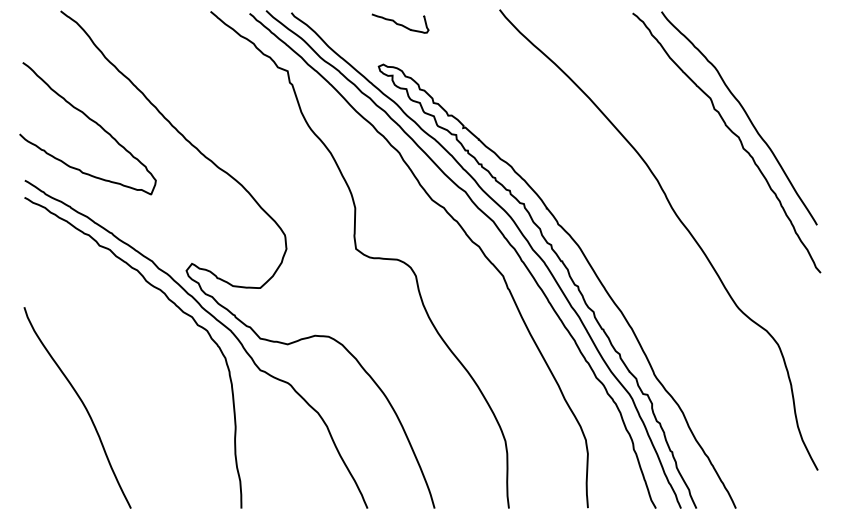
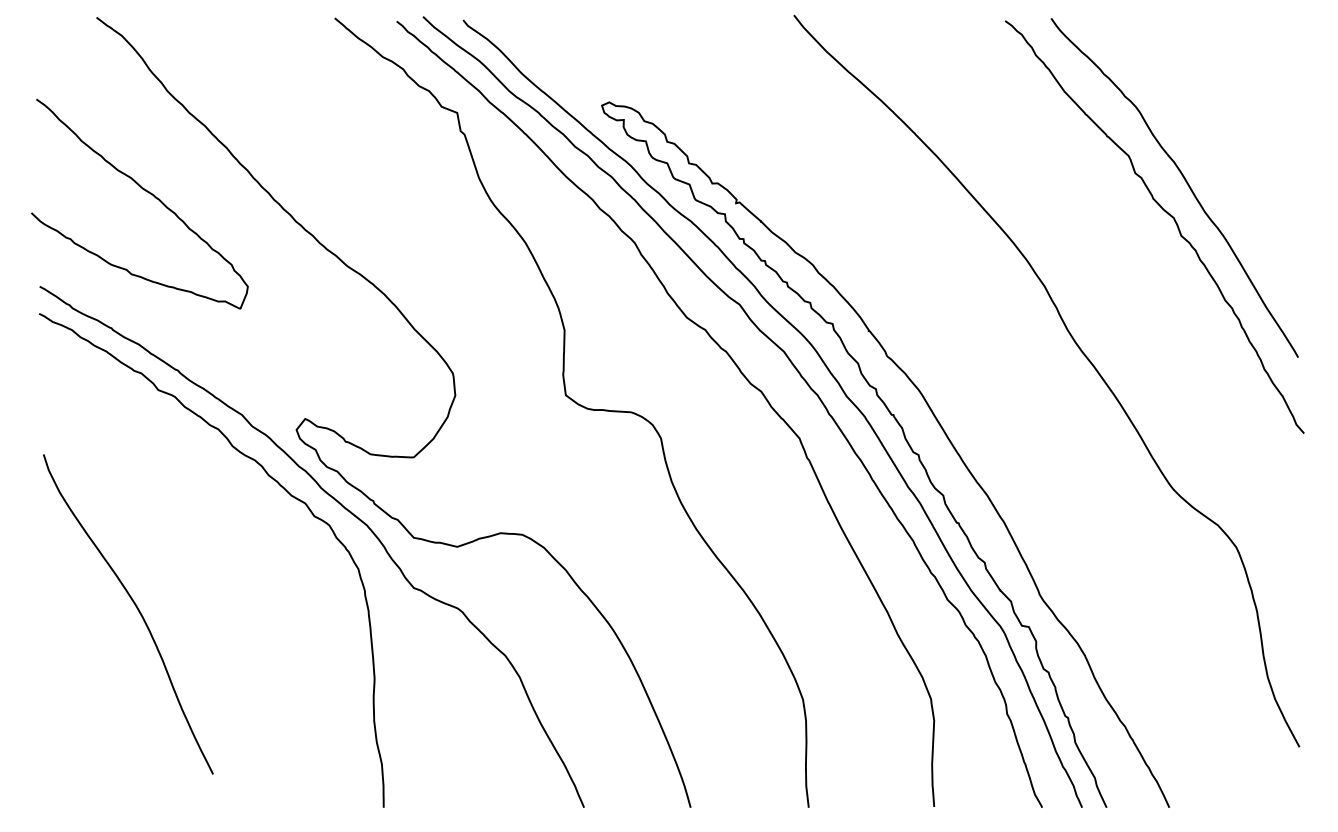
curve: (399, 23) -> (634, 37), removed
curve: (82, 404) -> (136, 609), moved

